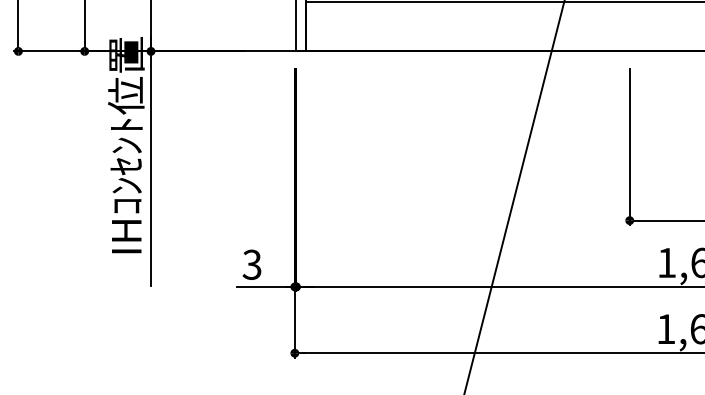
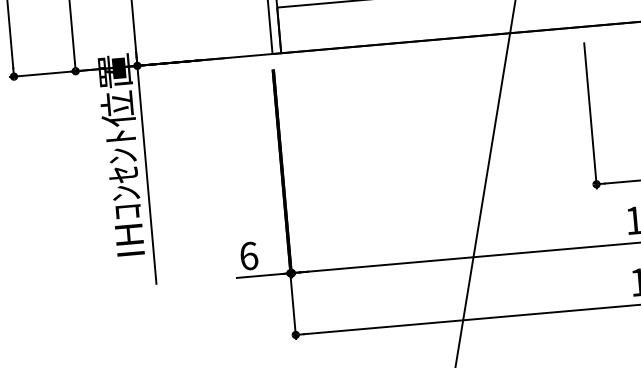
text: (251, 264) -> (248, 255), 3 -> 6

